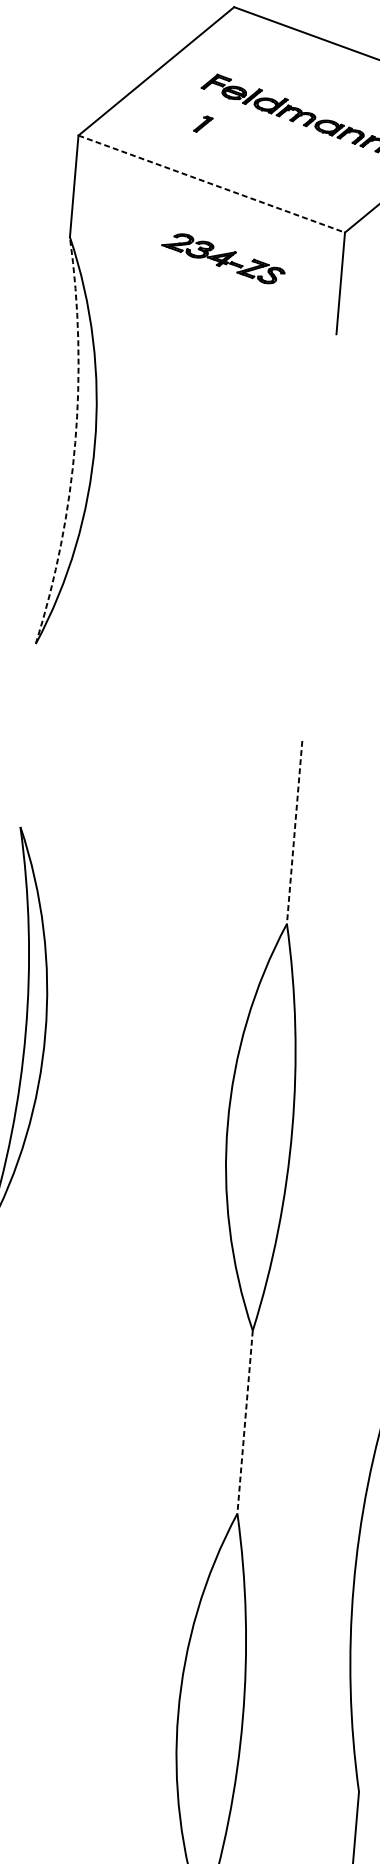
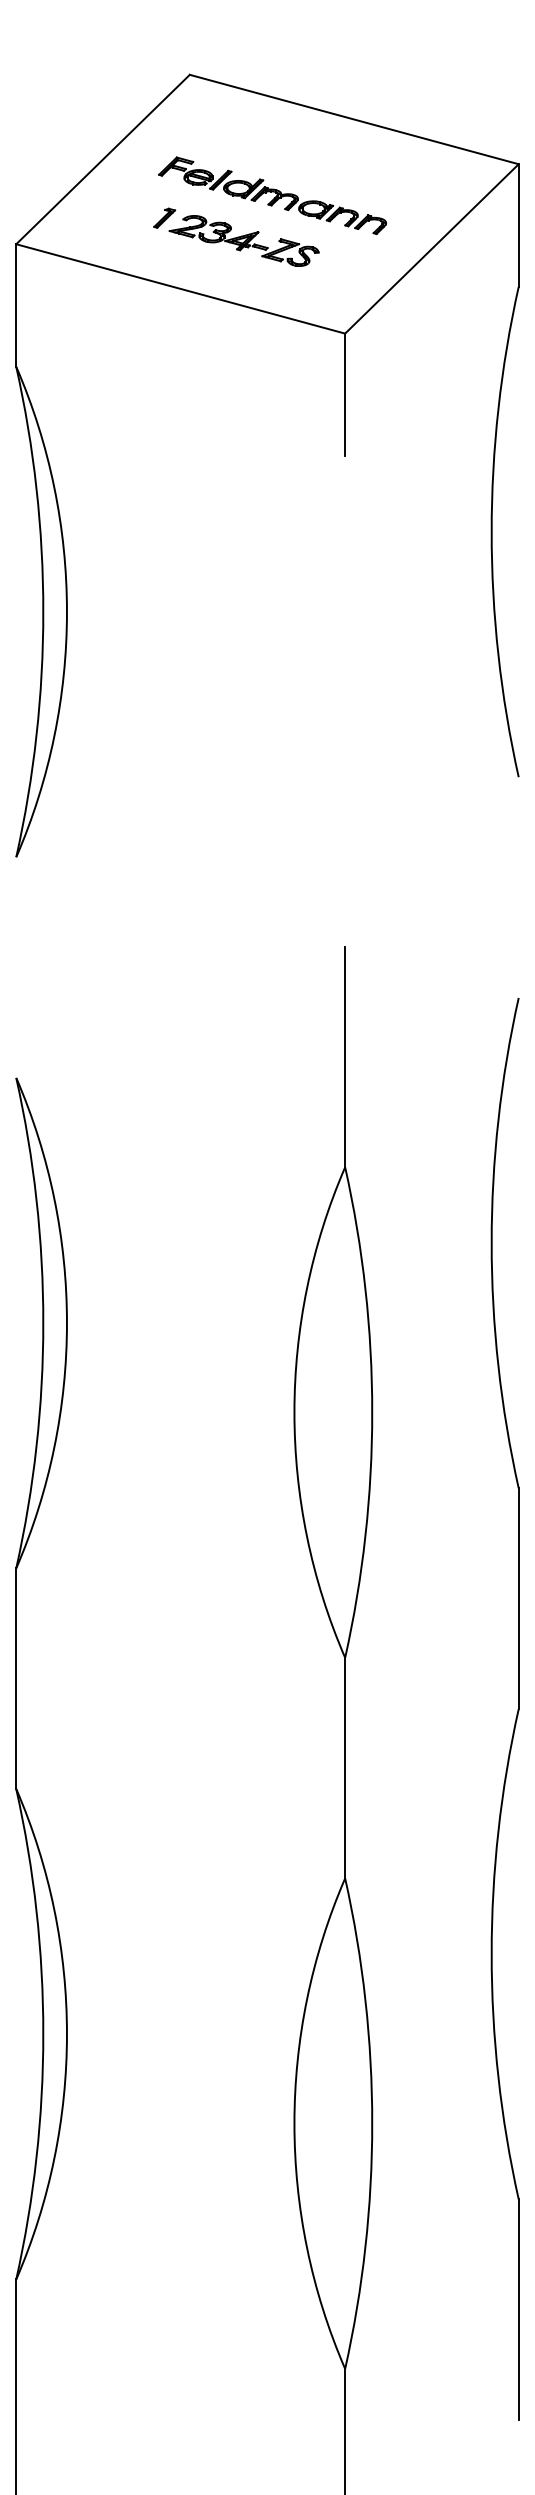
line: (212, 184) -> (181, 289), dashed -> solid
part: (222, 258) -> (243, 240), moved
arc: (75, 442) -> (43, 612), dashed -> solid
line: (294, 832) -> (345, 1057), dashed -> solid
line: (245, 1422) -> (345, 1768), dashed -> solid

